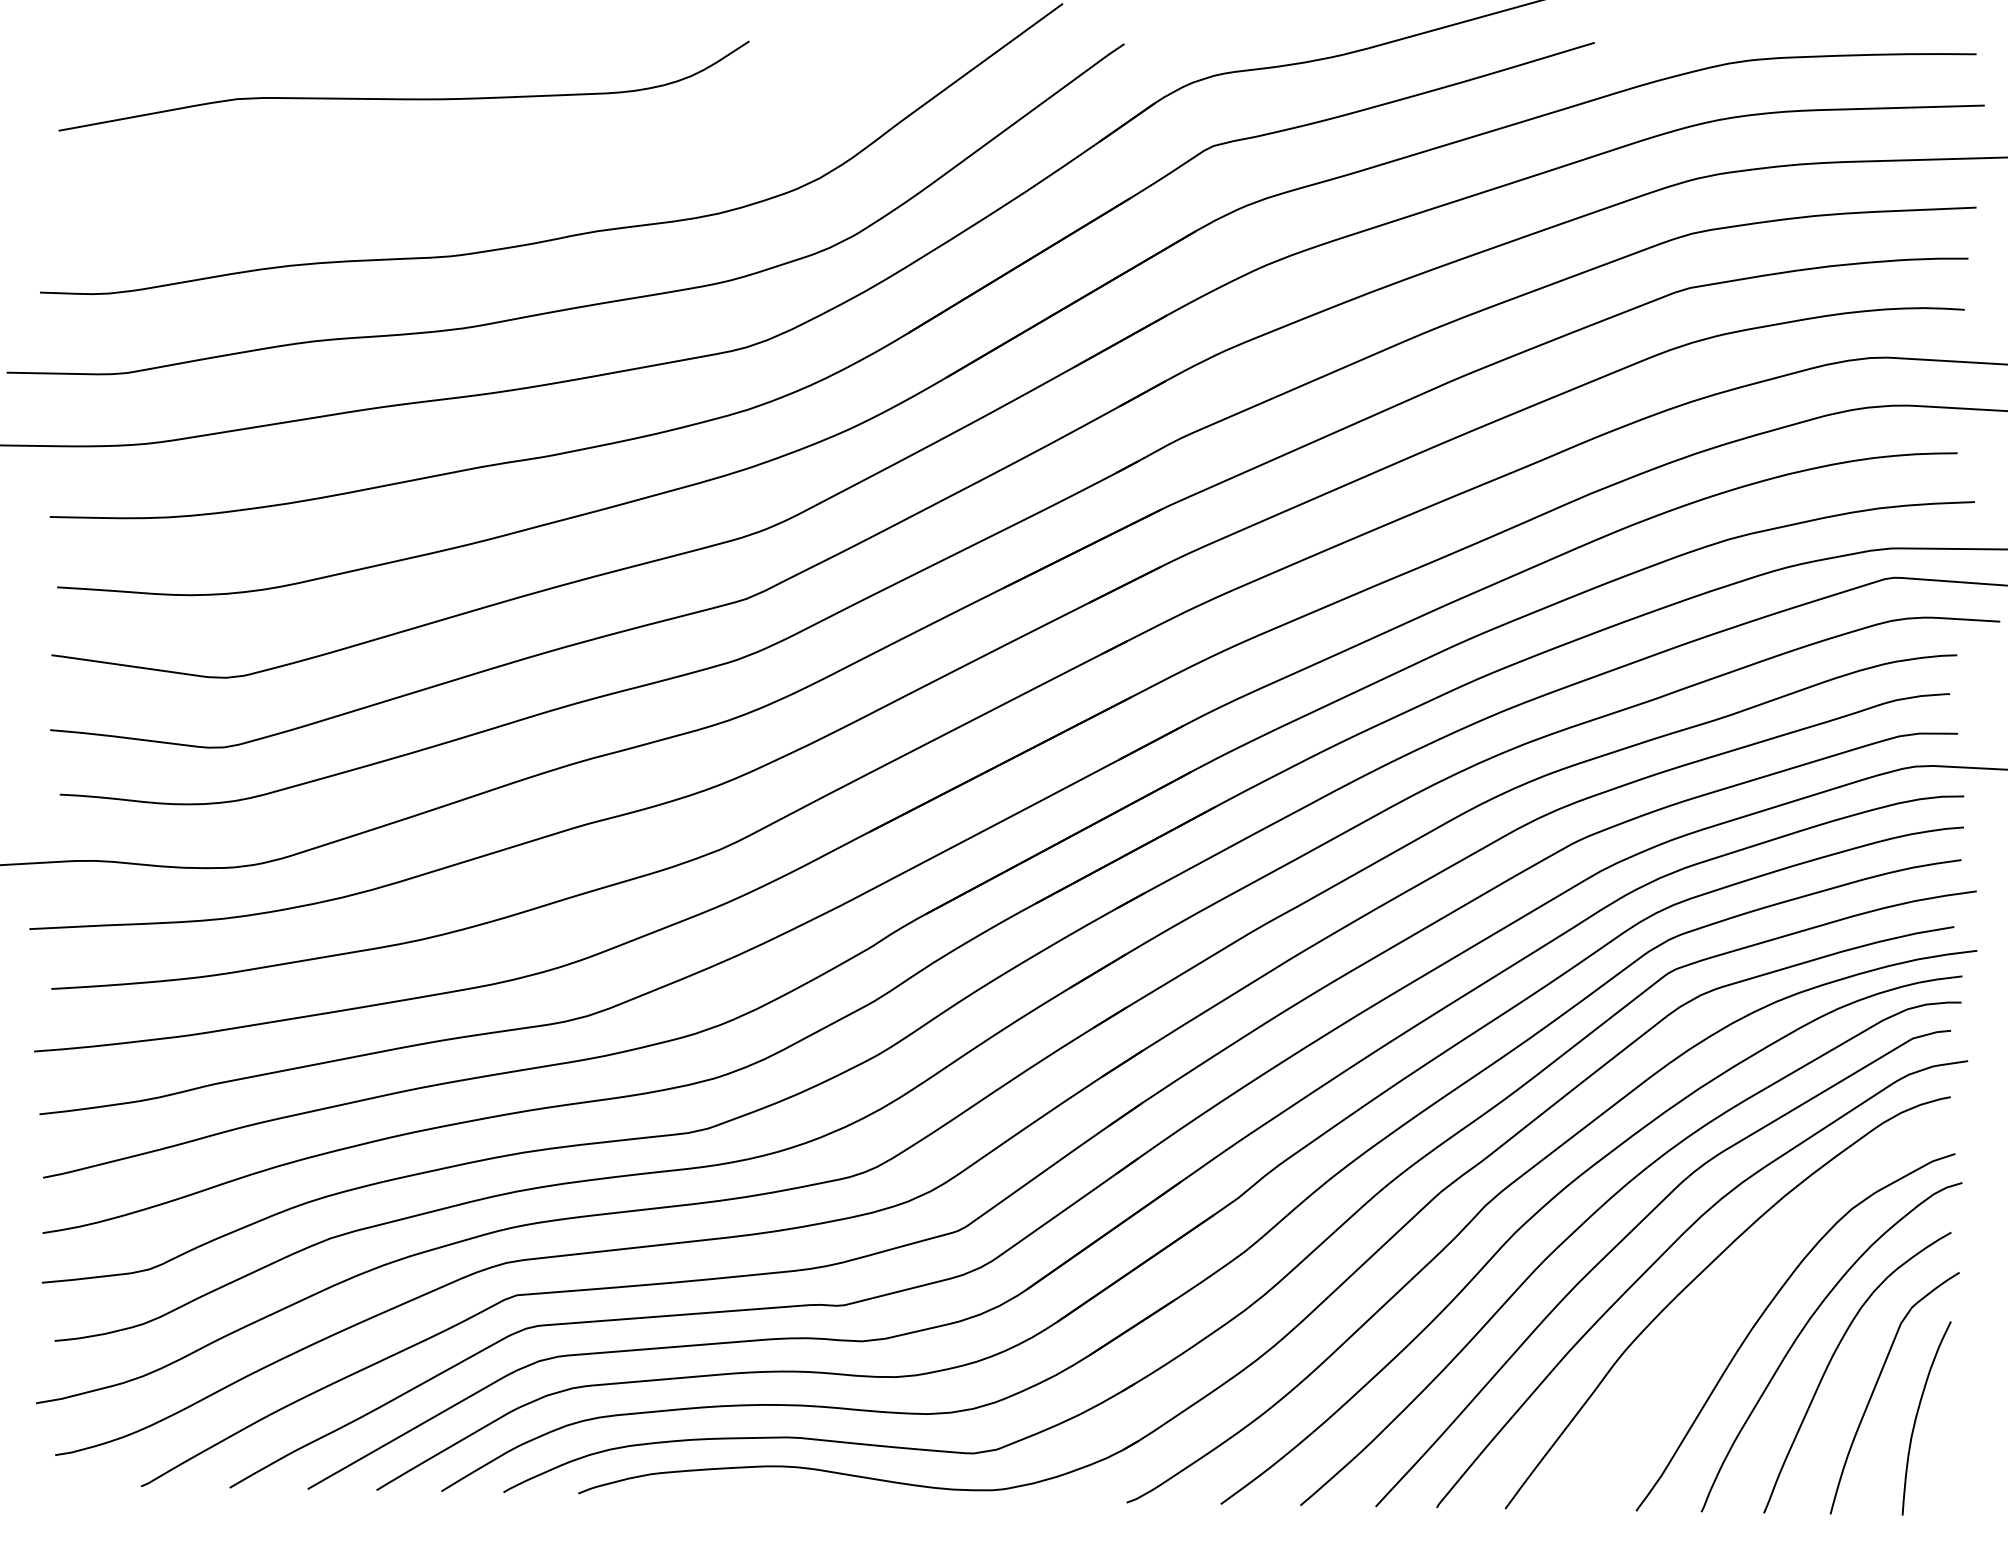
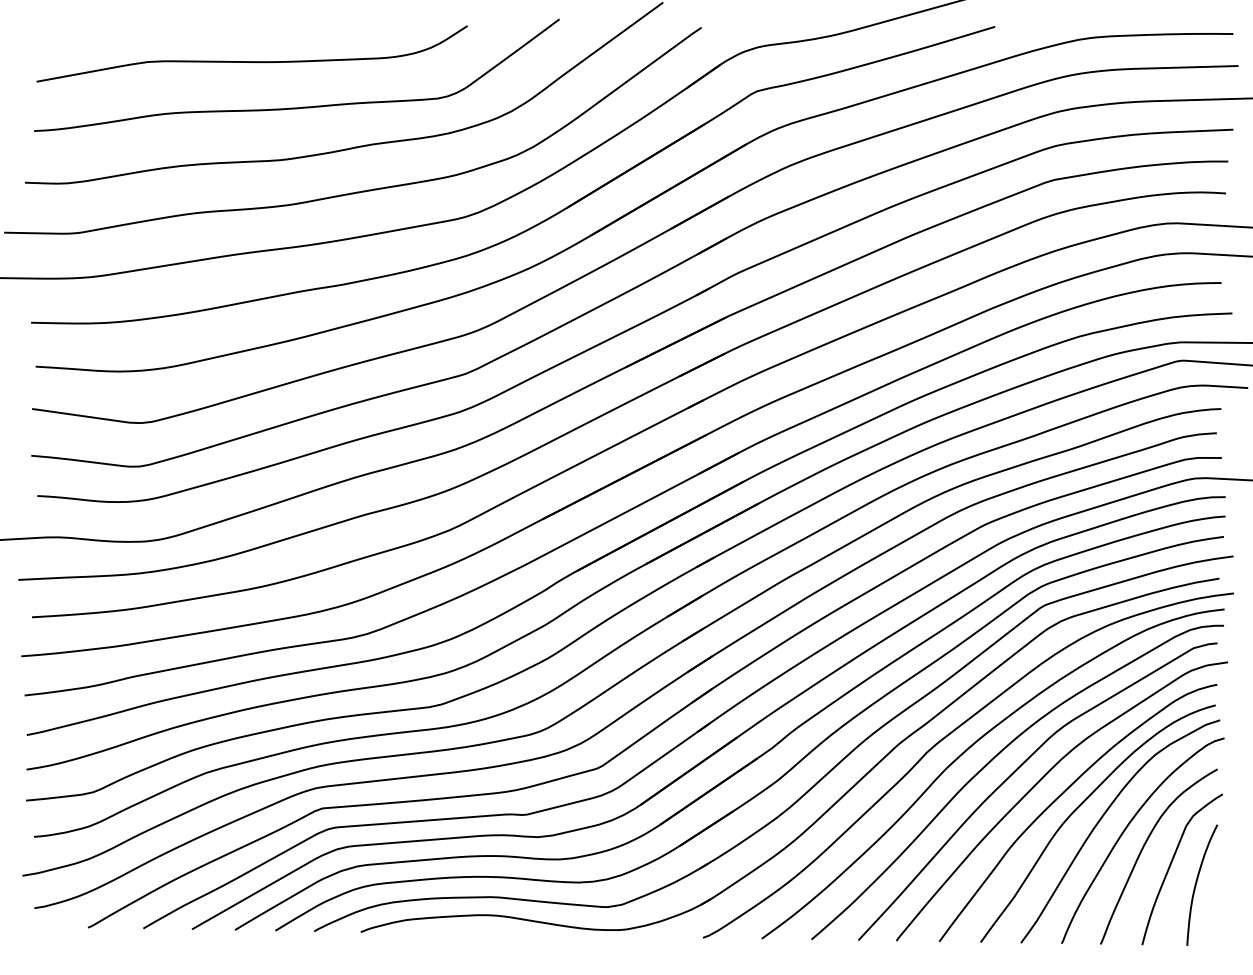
curve: (486, 170) -> (303, 106), added
curve: (1731, 1292) -> (1080, 806), added

